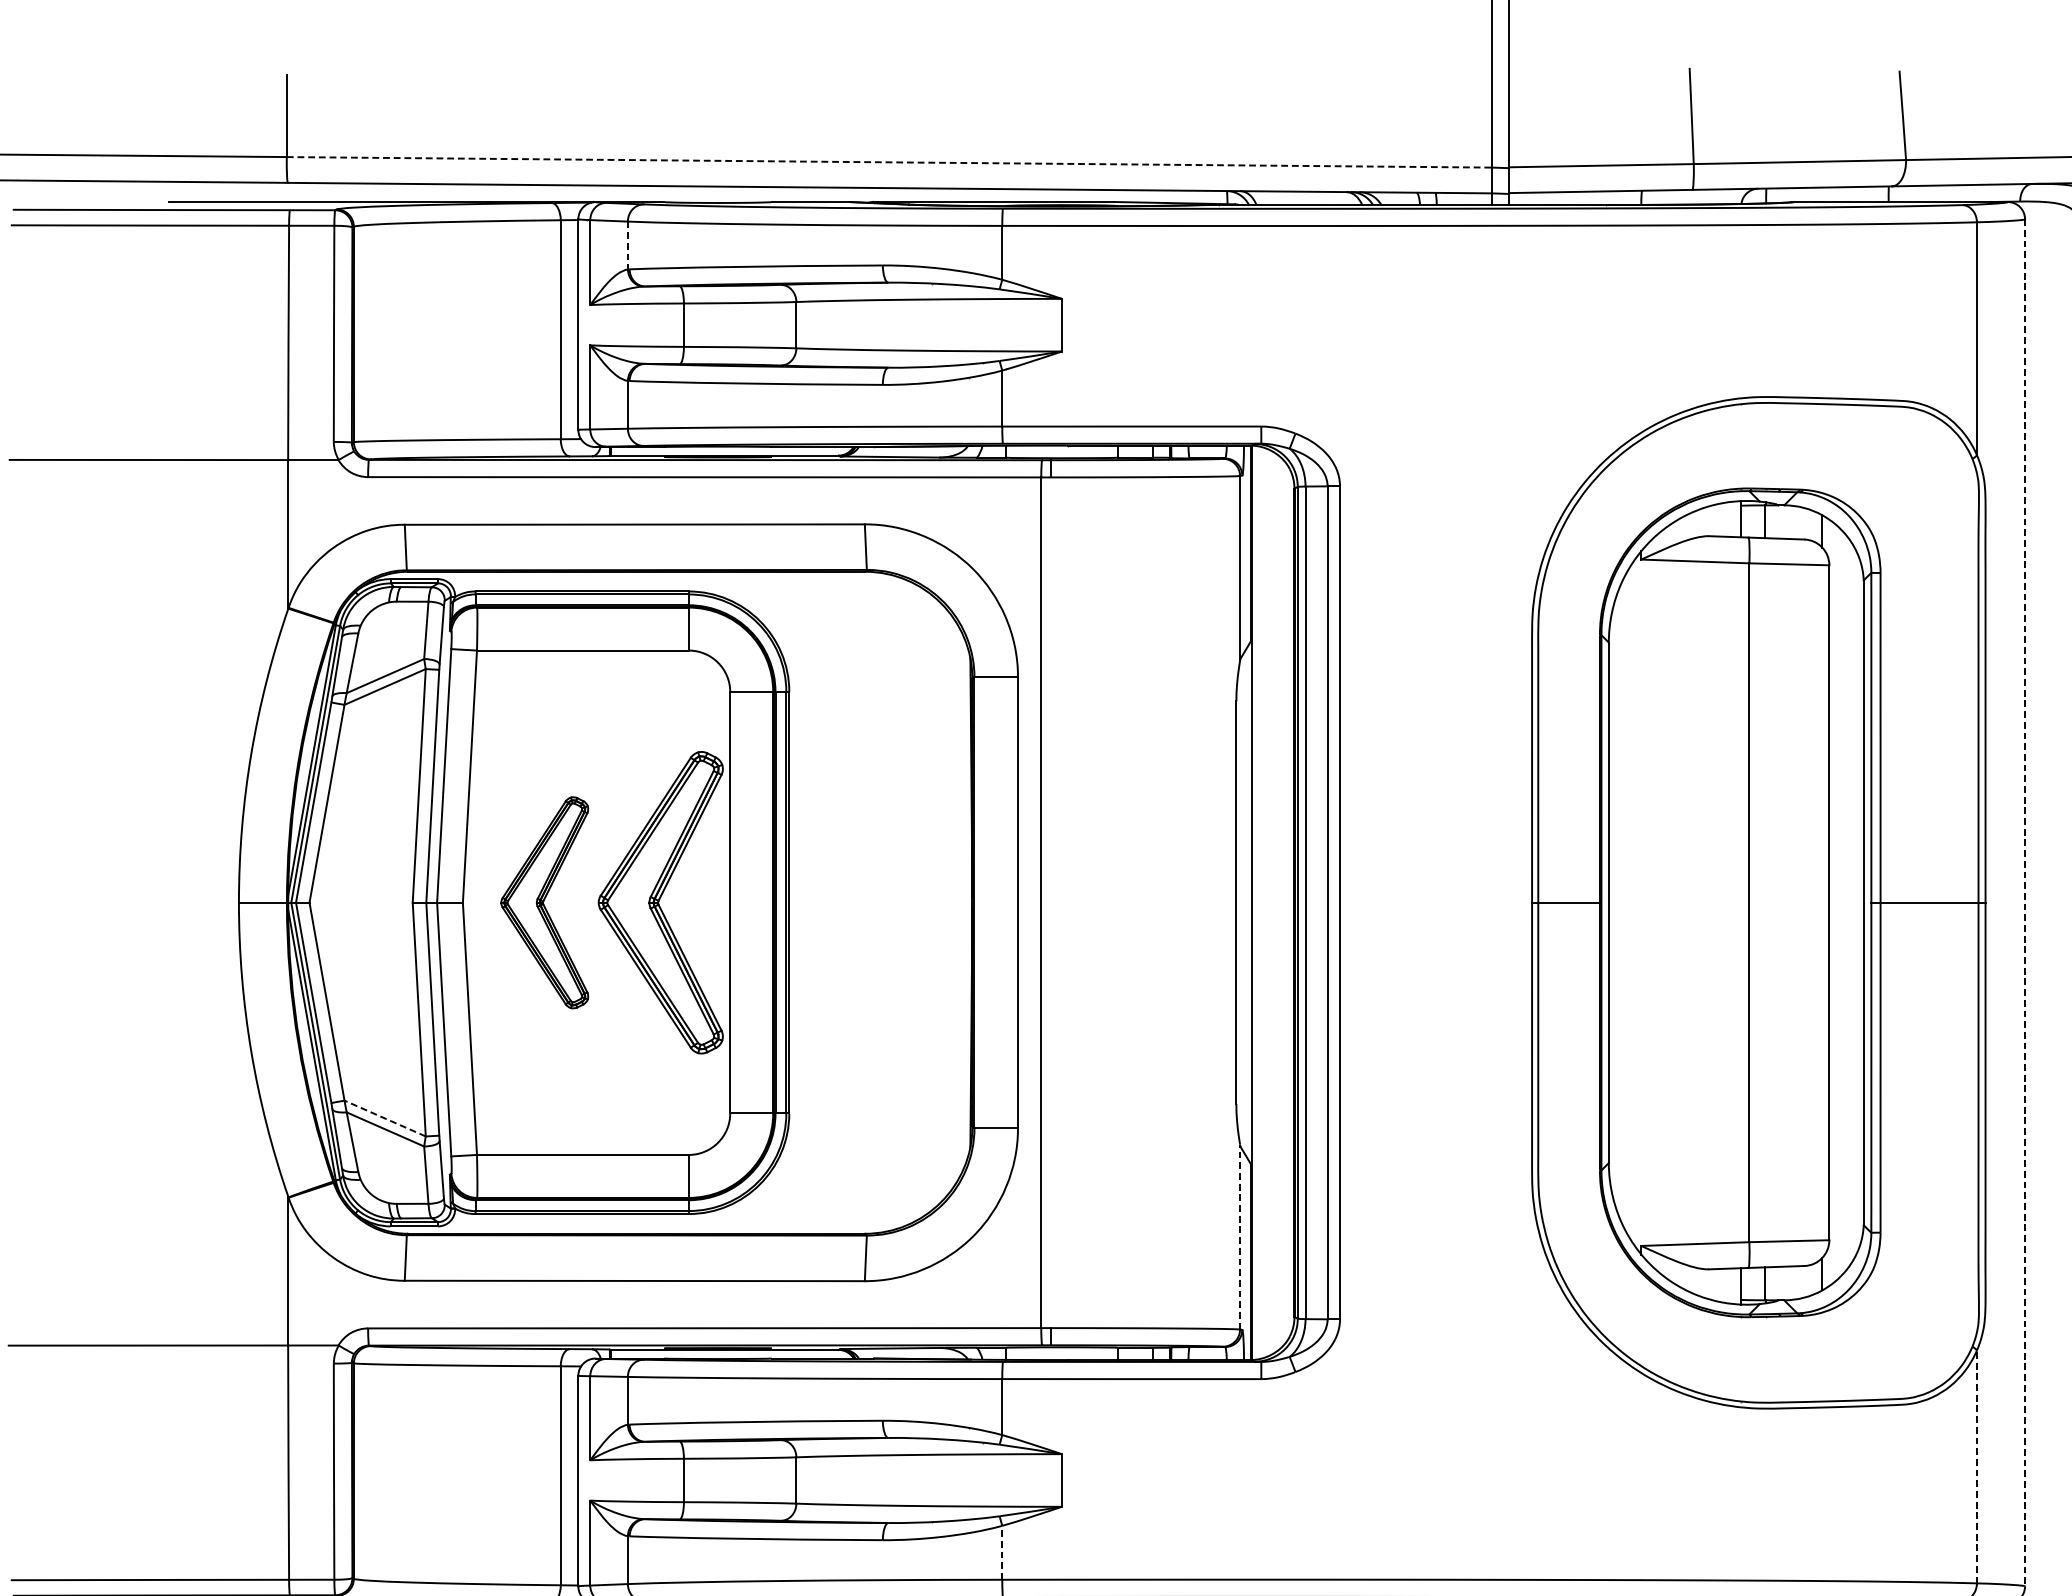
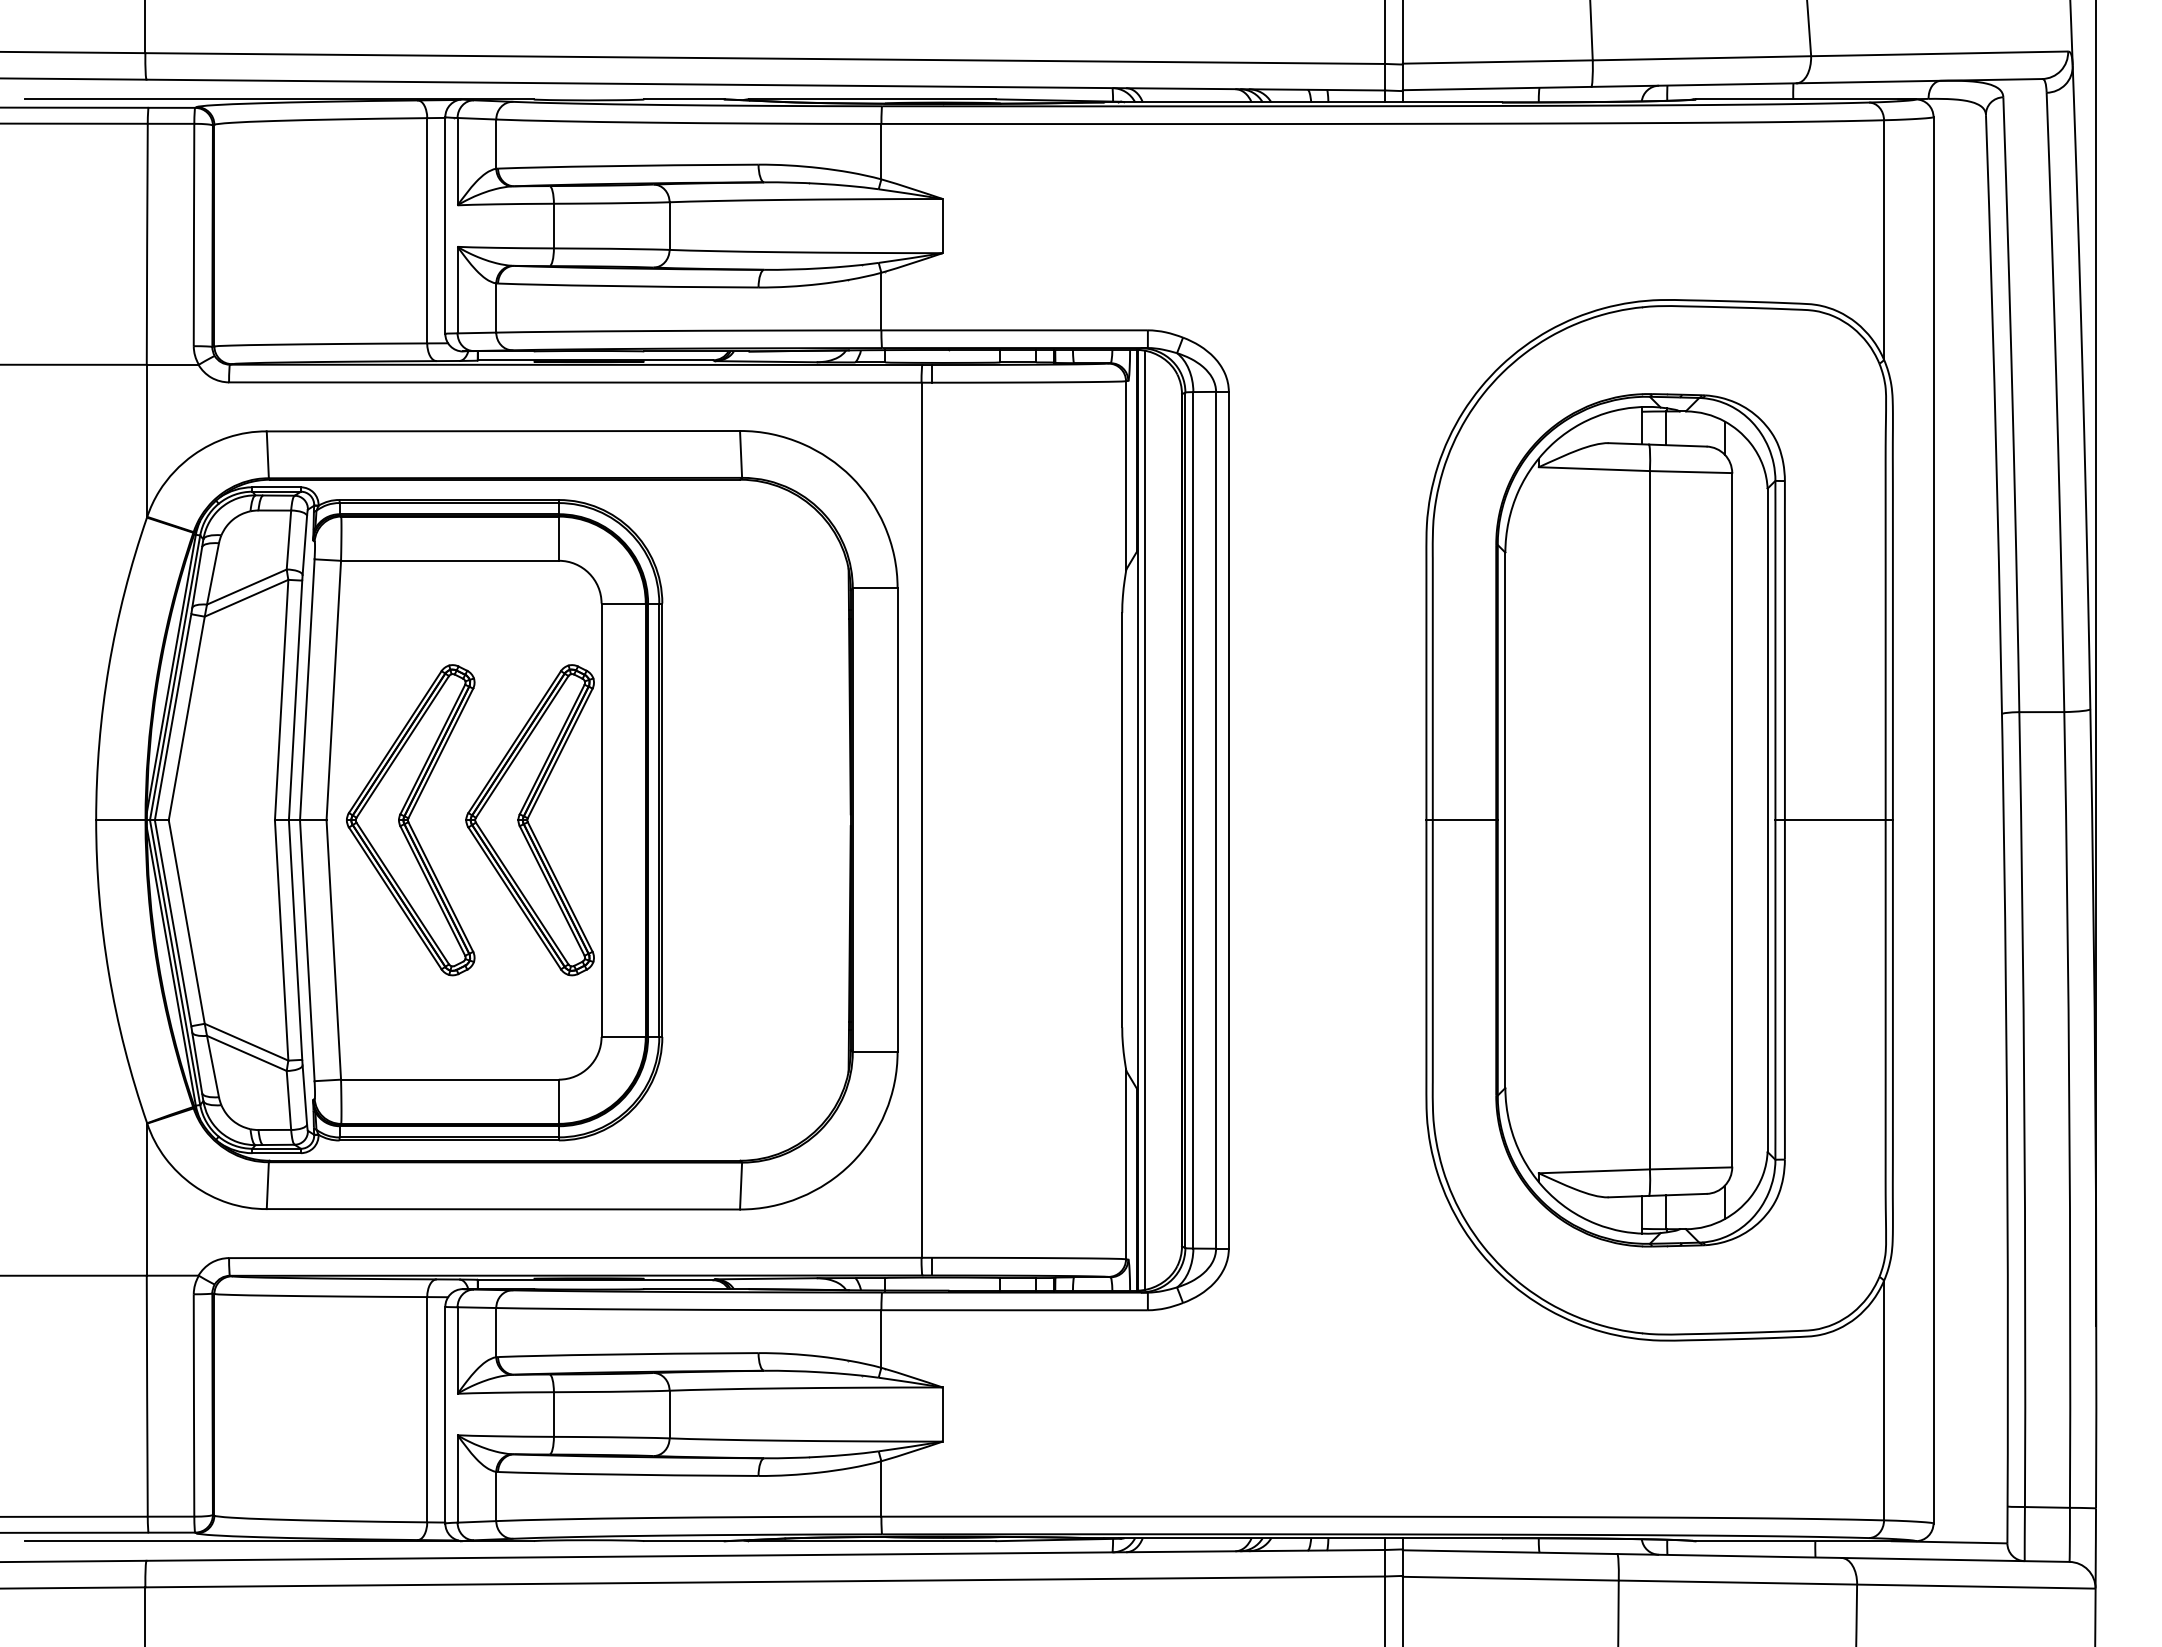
line: (889, 162) -> (765, 58), dashed -> solid
line: (628, 245) -> (496, 144), dashed -> solid
part: (544, 903) -> (410, 820), size x1.43
line: (1258, 903) -> (1144, 820), added
line: (2025, 903) -> (1933, 820), dashed -> solid
line: (385, 1118) -> (246, 1042), dashed -> solid
line: (1240, 1236) -> (1126, 1163), dashed -> solid
line: (1977, 1466) -> (1884, 1400), dashed -> solid
line: (1002, 1552) -> (881, 1488), dashed -> solid

